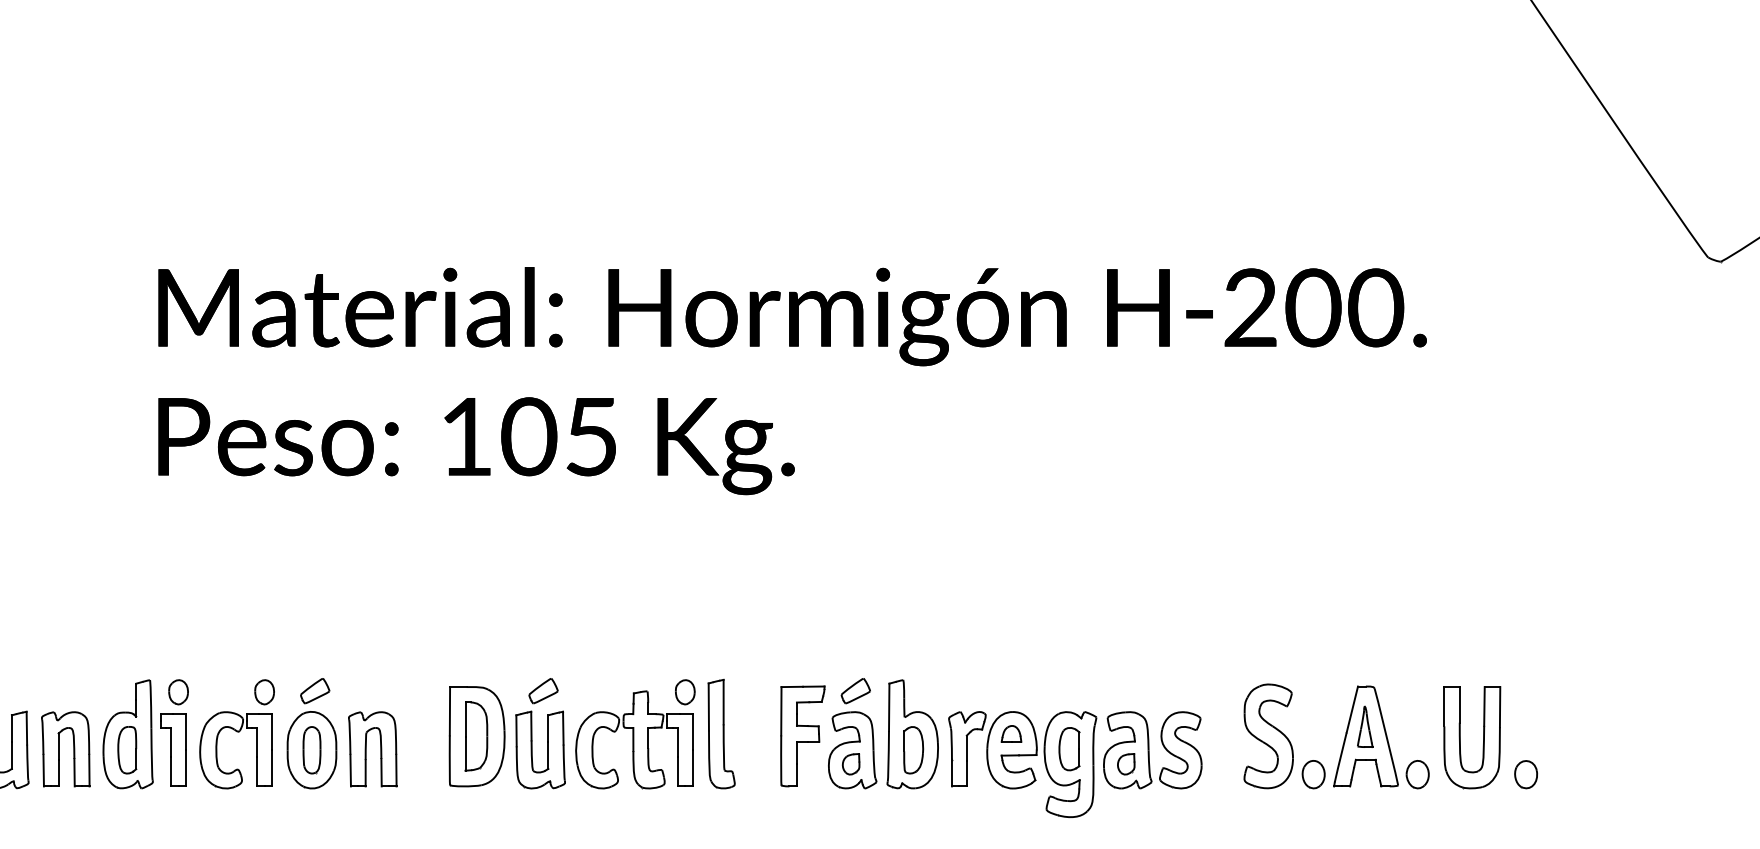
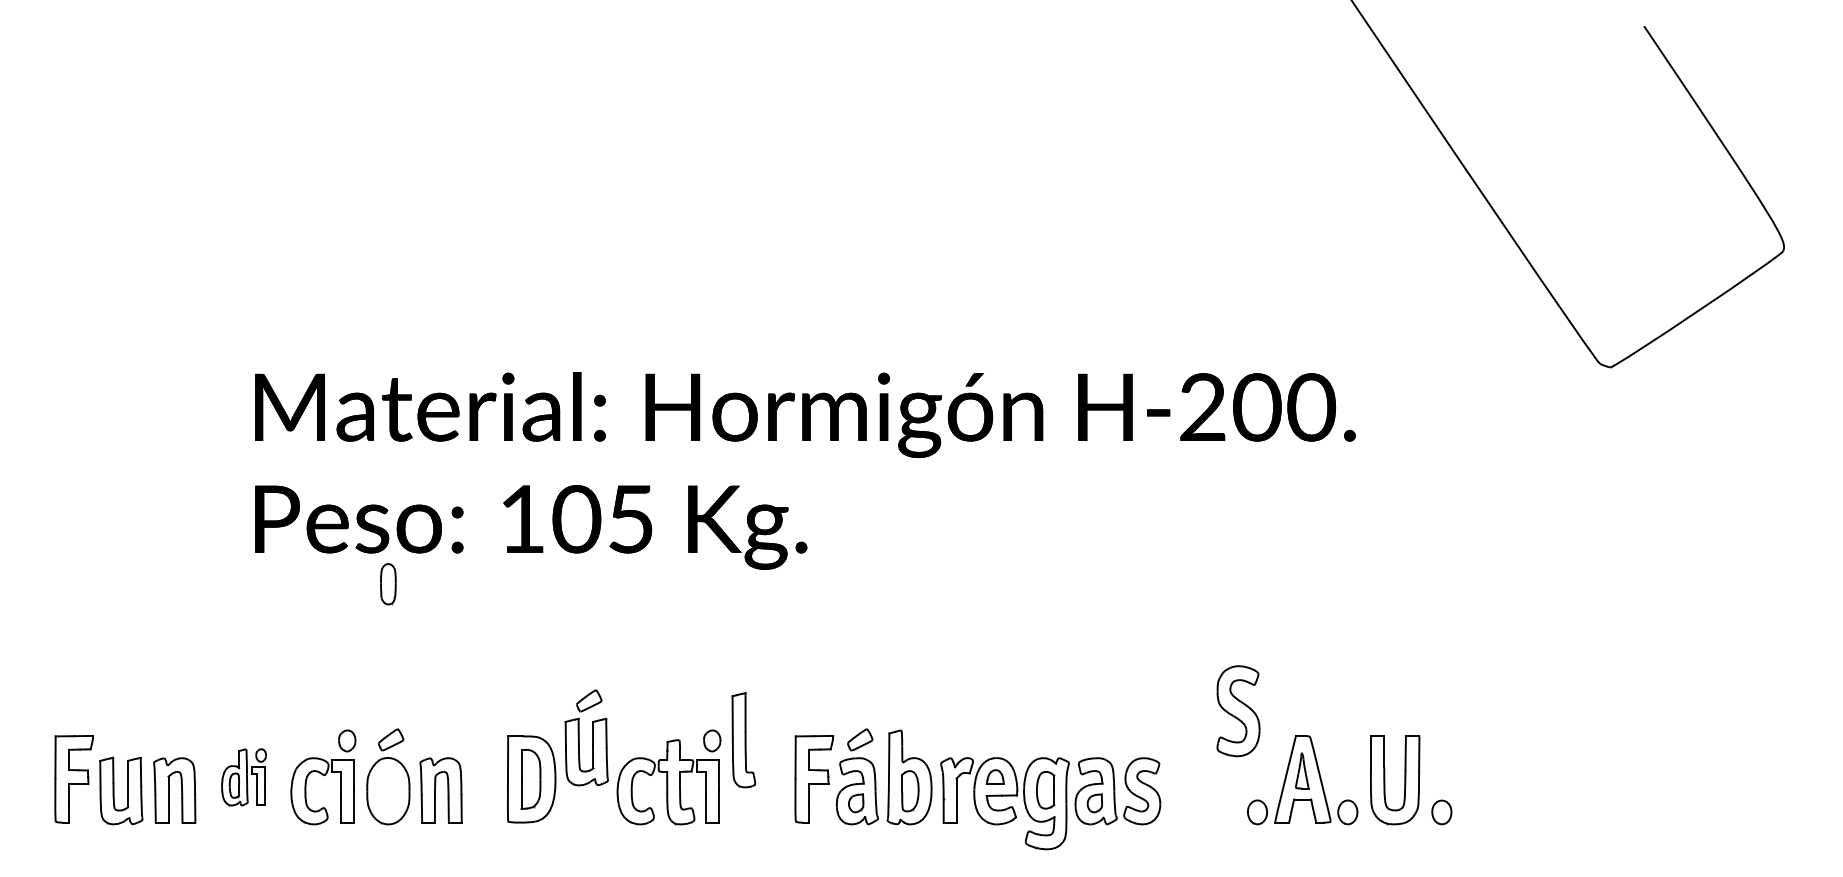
part: (540, 733) -> (586, 737), moved
part: (145, 734) -> (243, 777), size x0.6
part: (721, 734) -> (743, 740), moved
part: (1268, 736) -> (1238, 711), moved
part: (312, 750) -> (388, 584), moved

